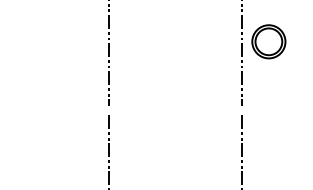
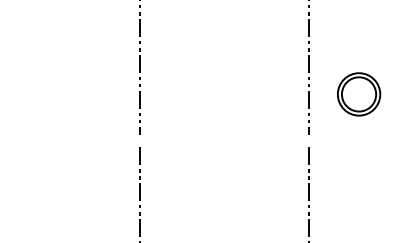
part: (268, 41) -> (358, 94), moved

